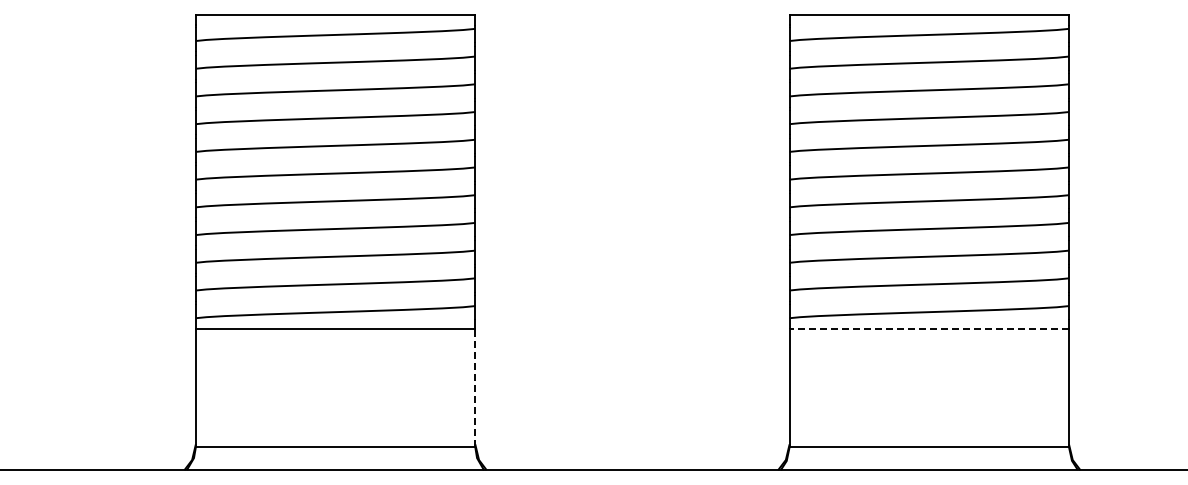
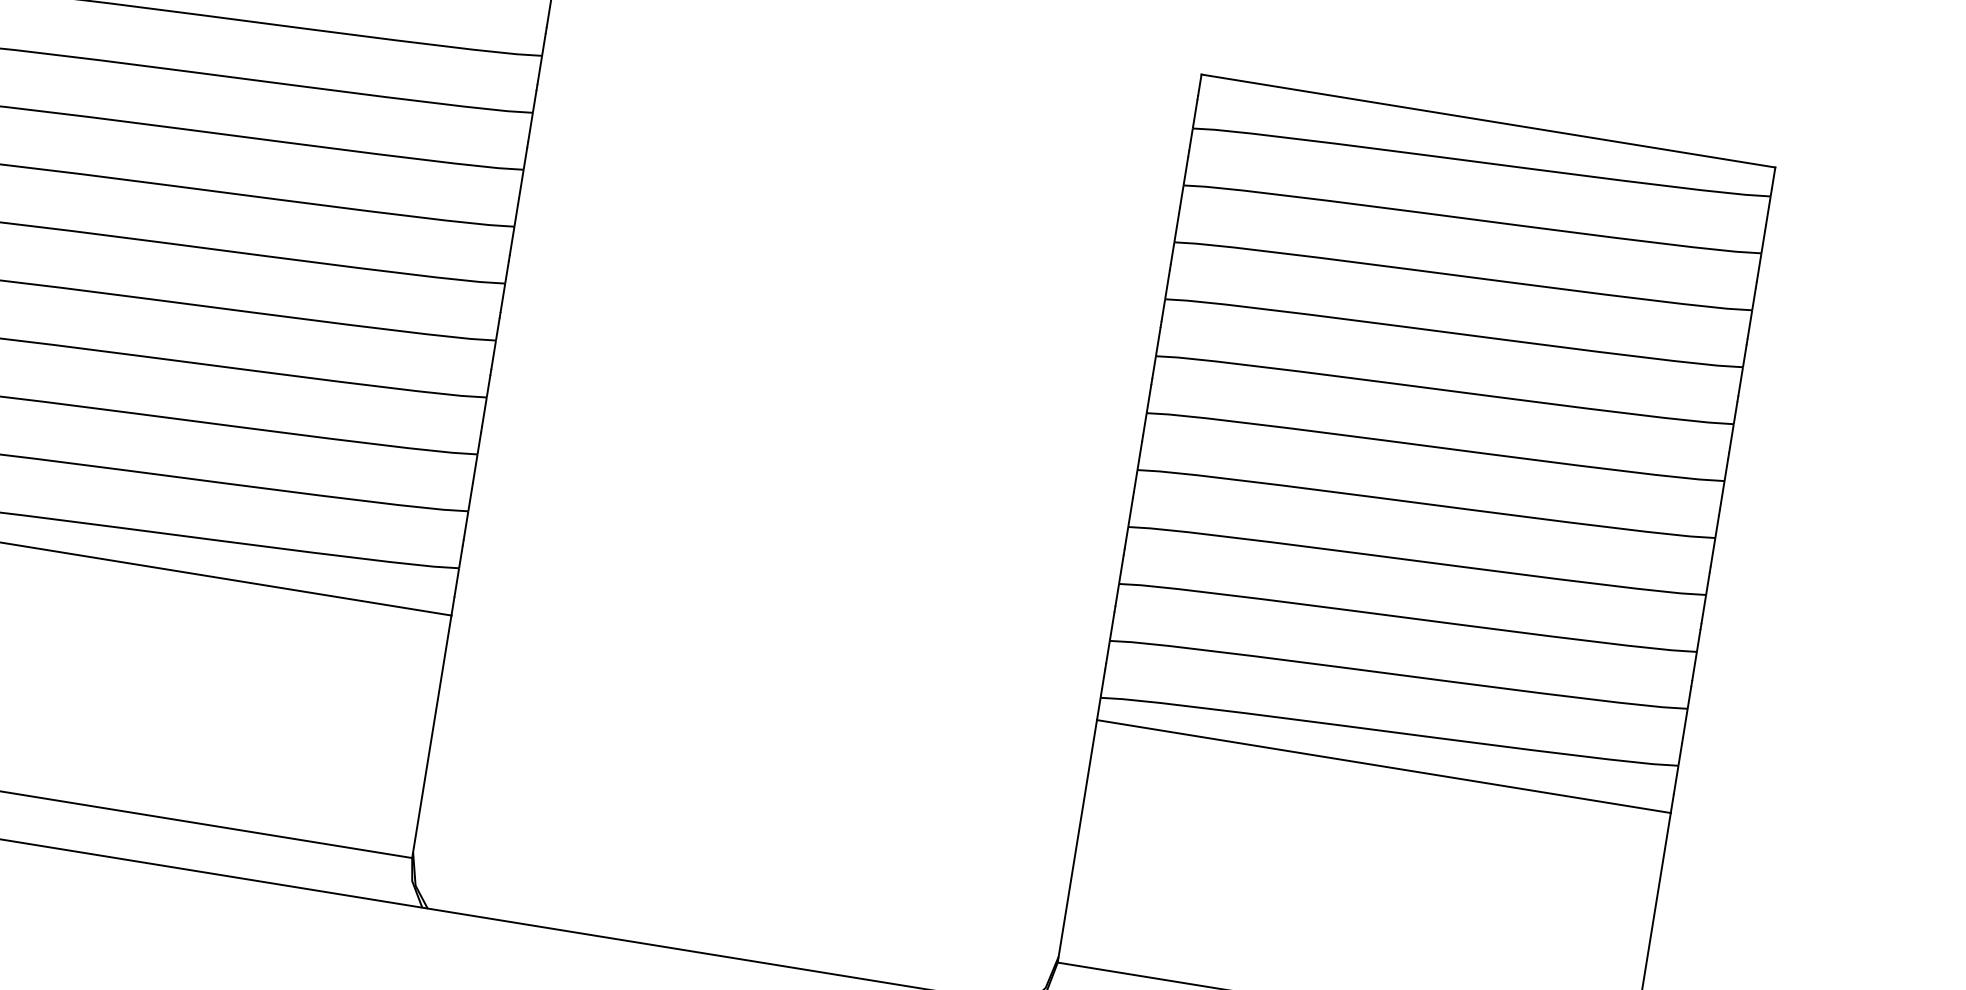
line: (929, 329) -> (1384, 767), dashed -> solid
line: (475, 387) -> (432, 735), dashed -> solid

